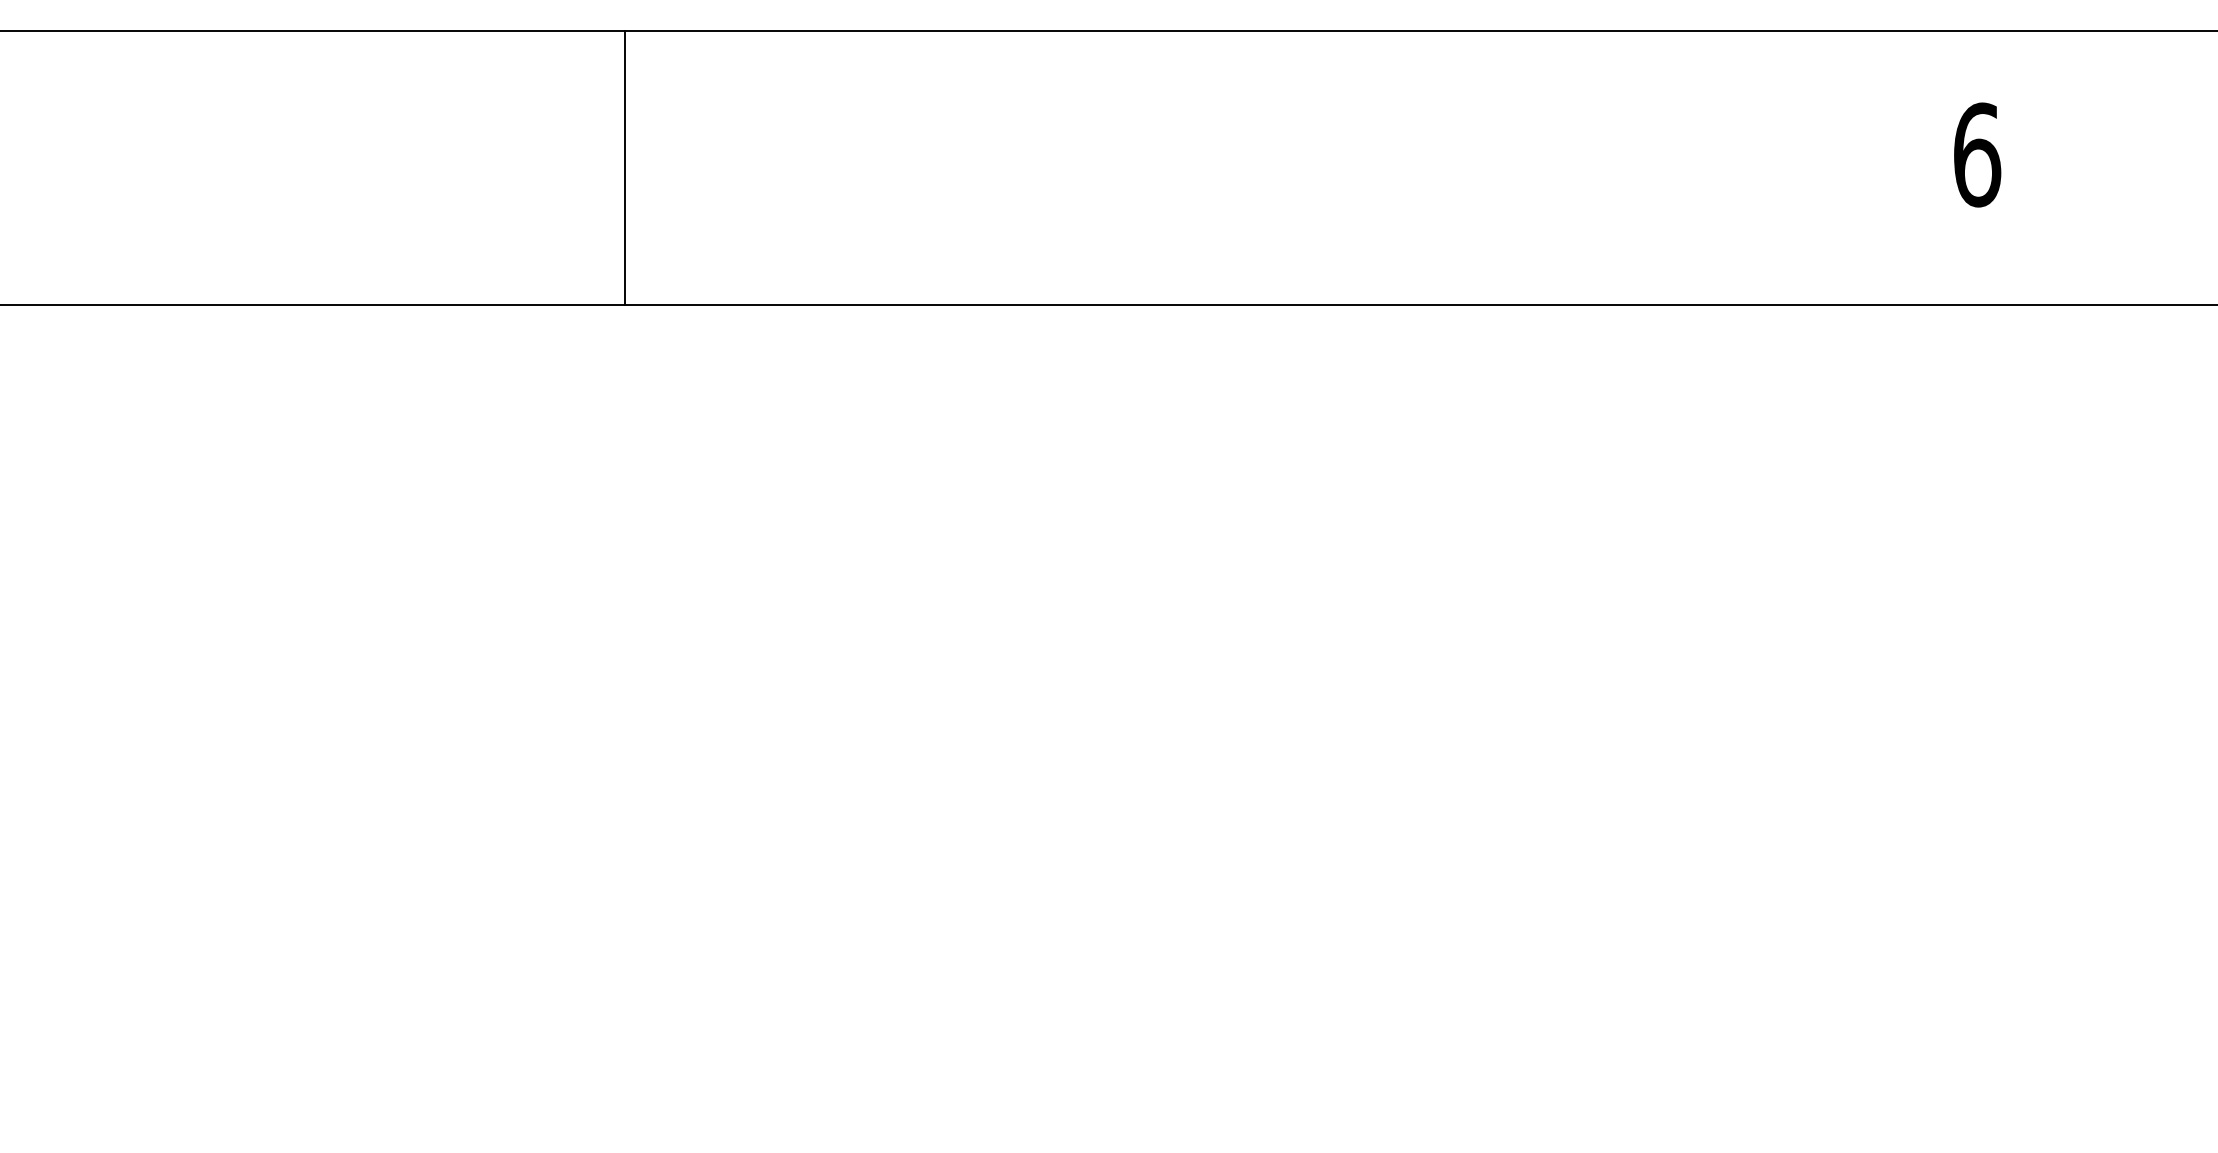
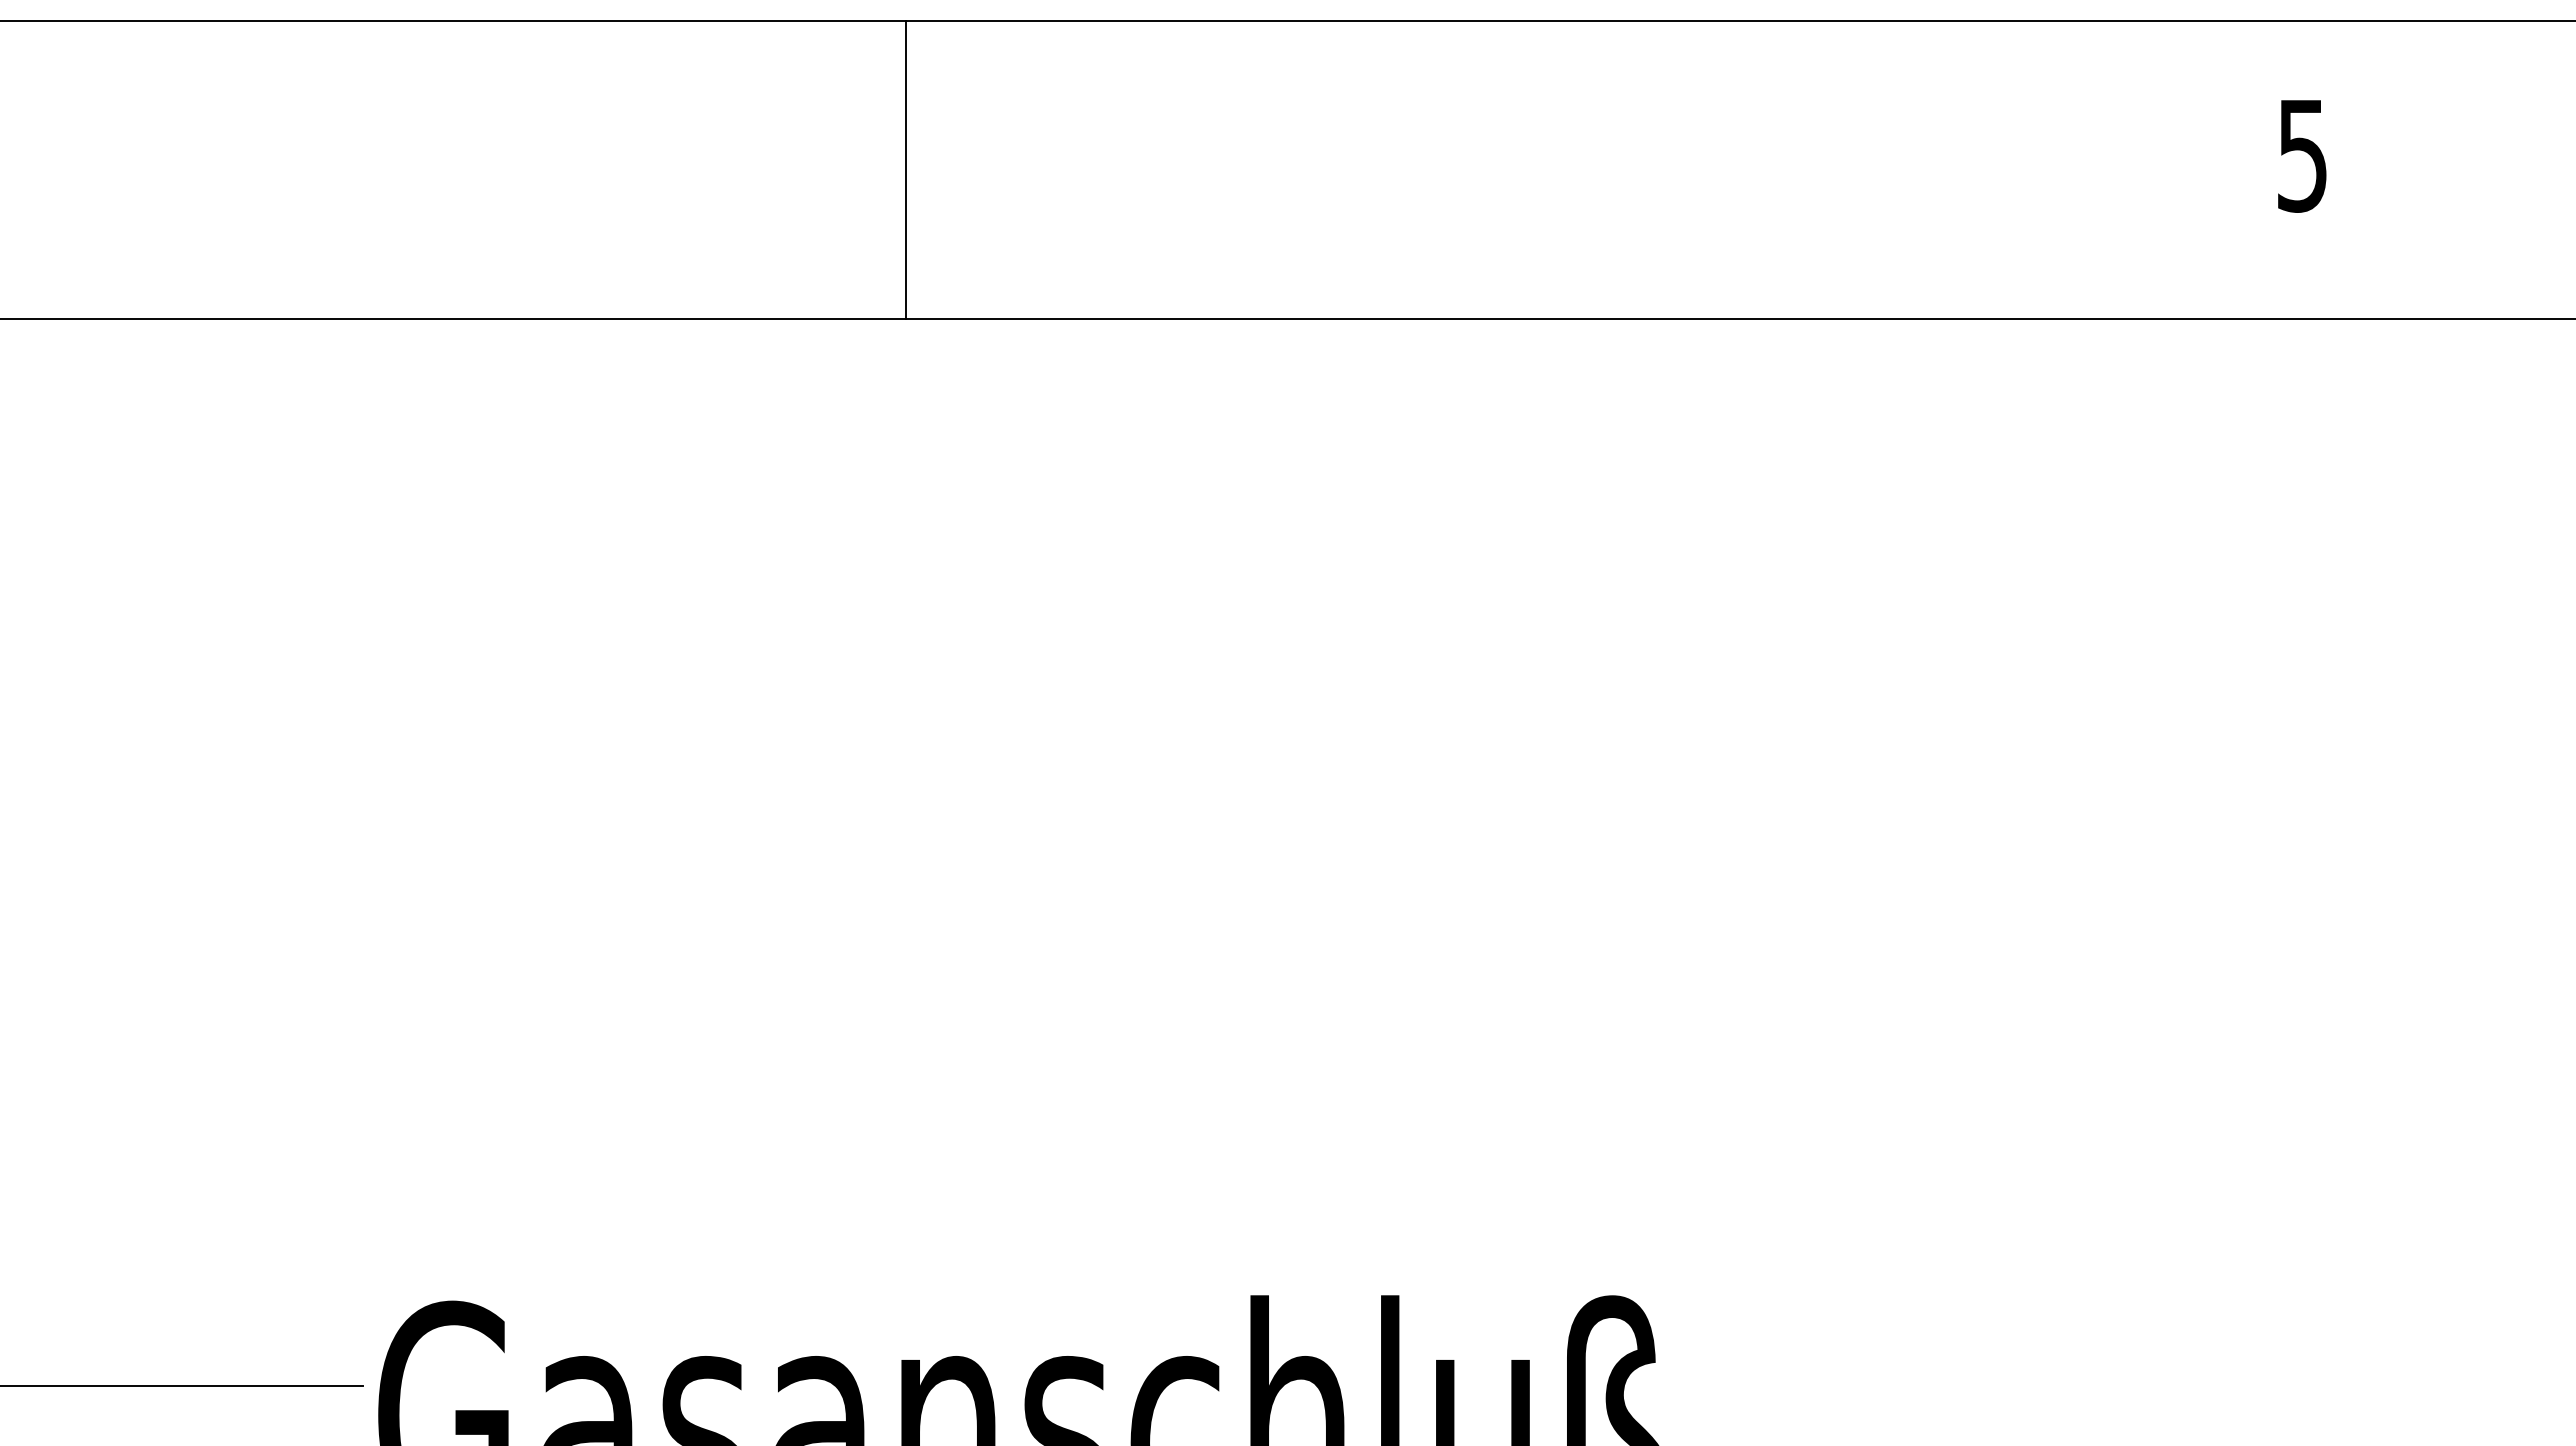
text: (1977, 154) -> (2302, 155), 6 -> 5
line: (625, 167) -> (906, 169), moved

